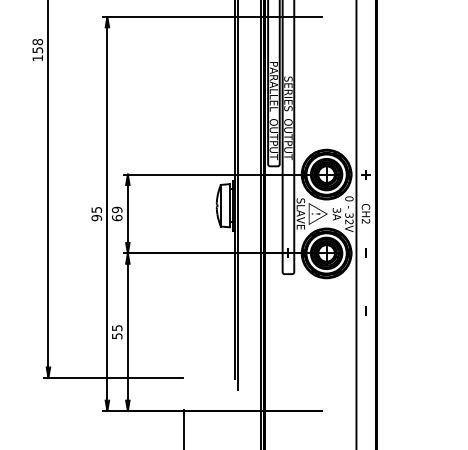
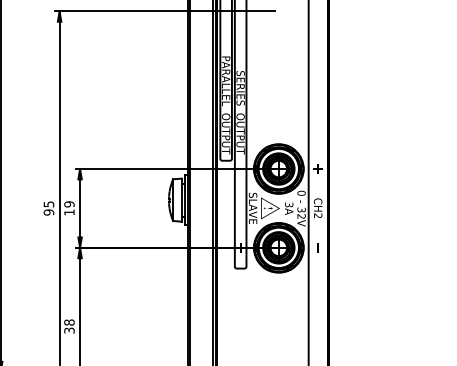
text: (116, 217) -> (68, 211), 69 -> 19
line: (365, 310) -> (317, 304), removed
text: (116, 331) -> (68, 325), 55 -> 38

